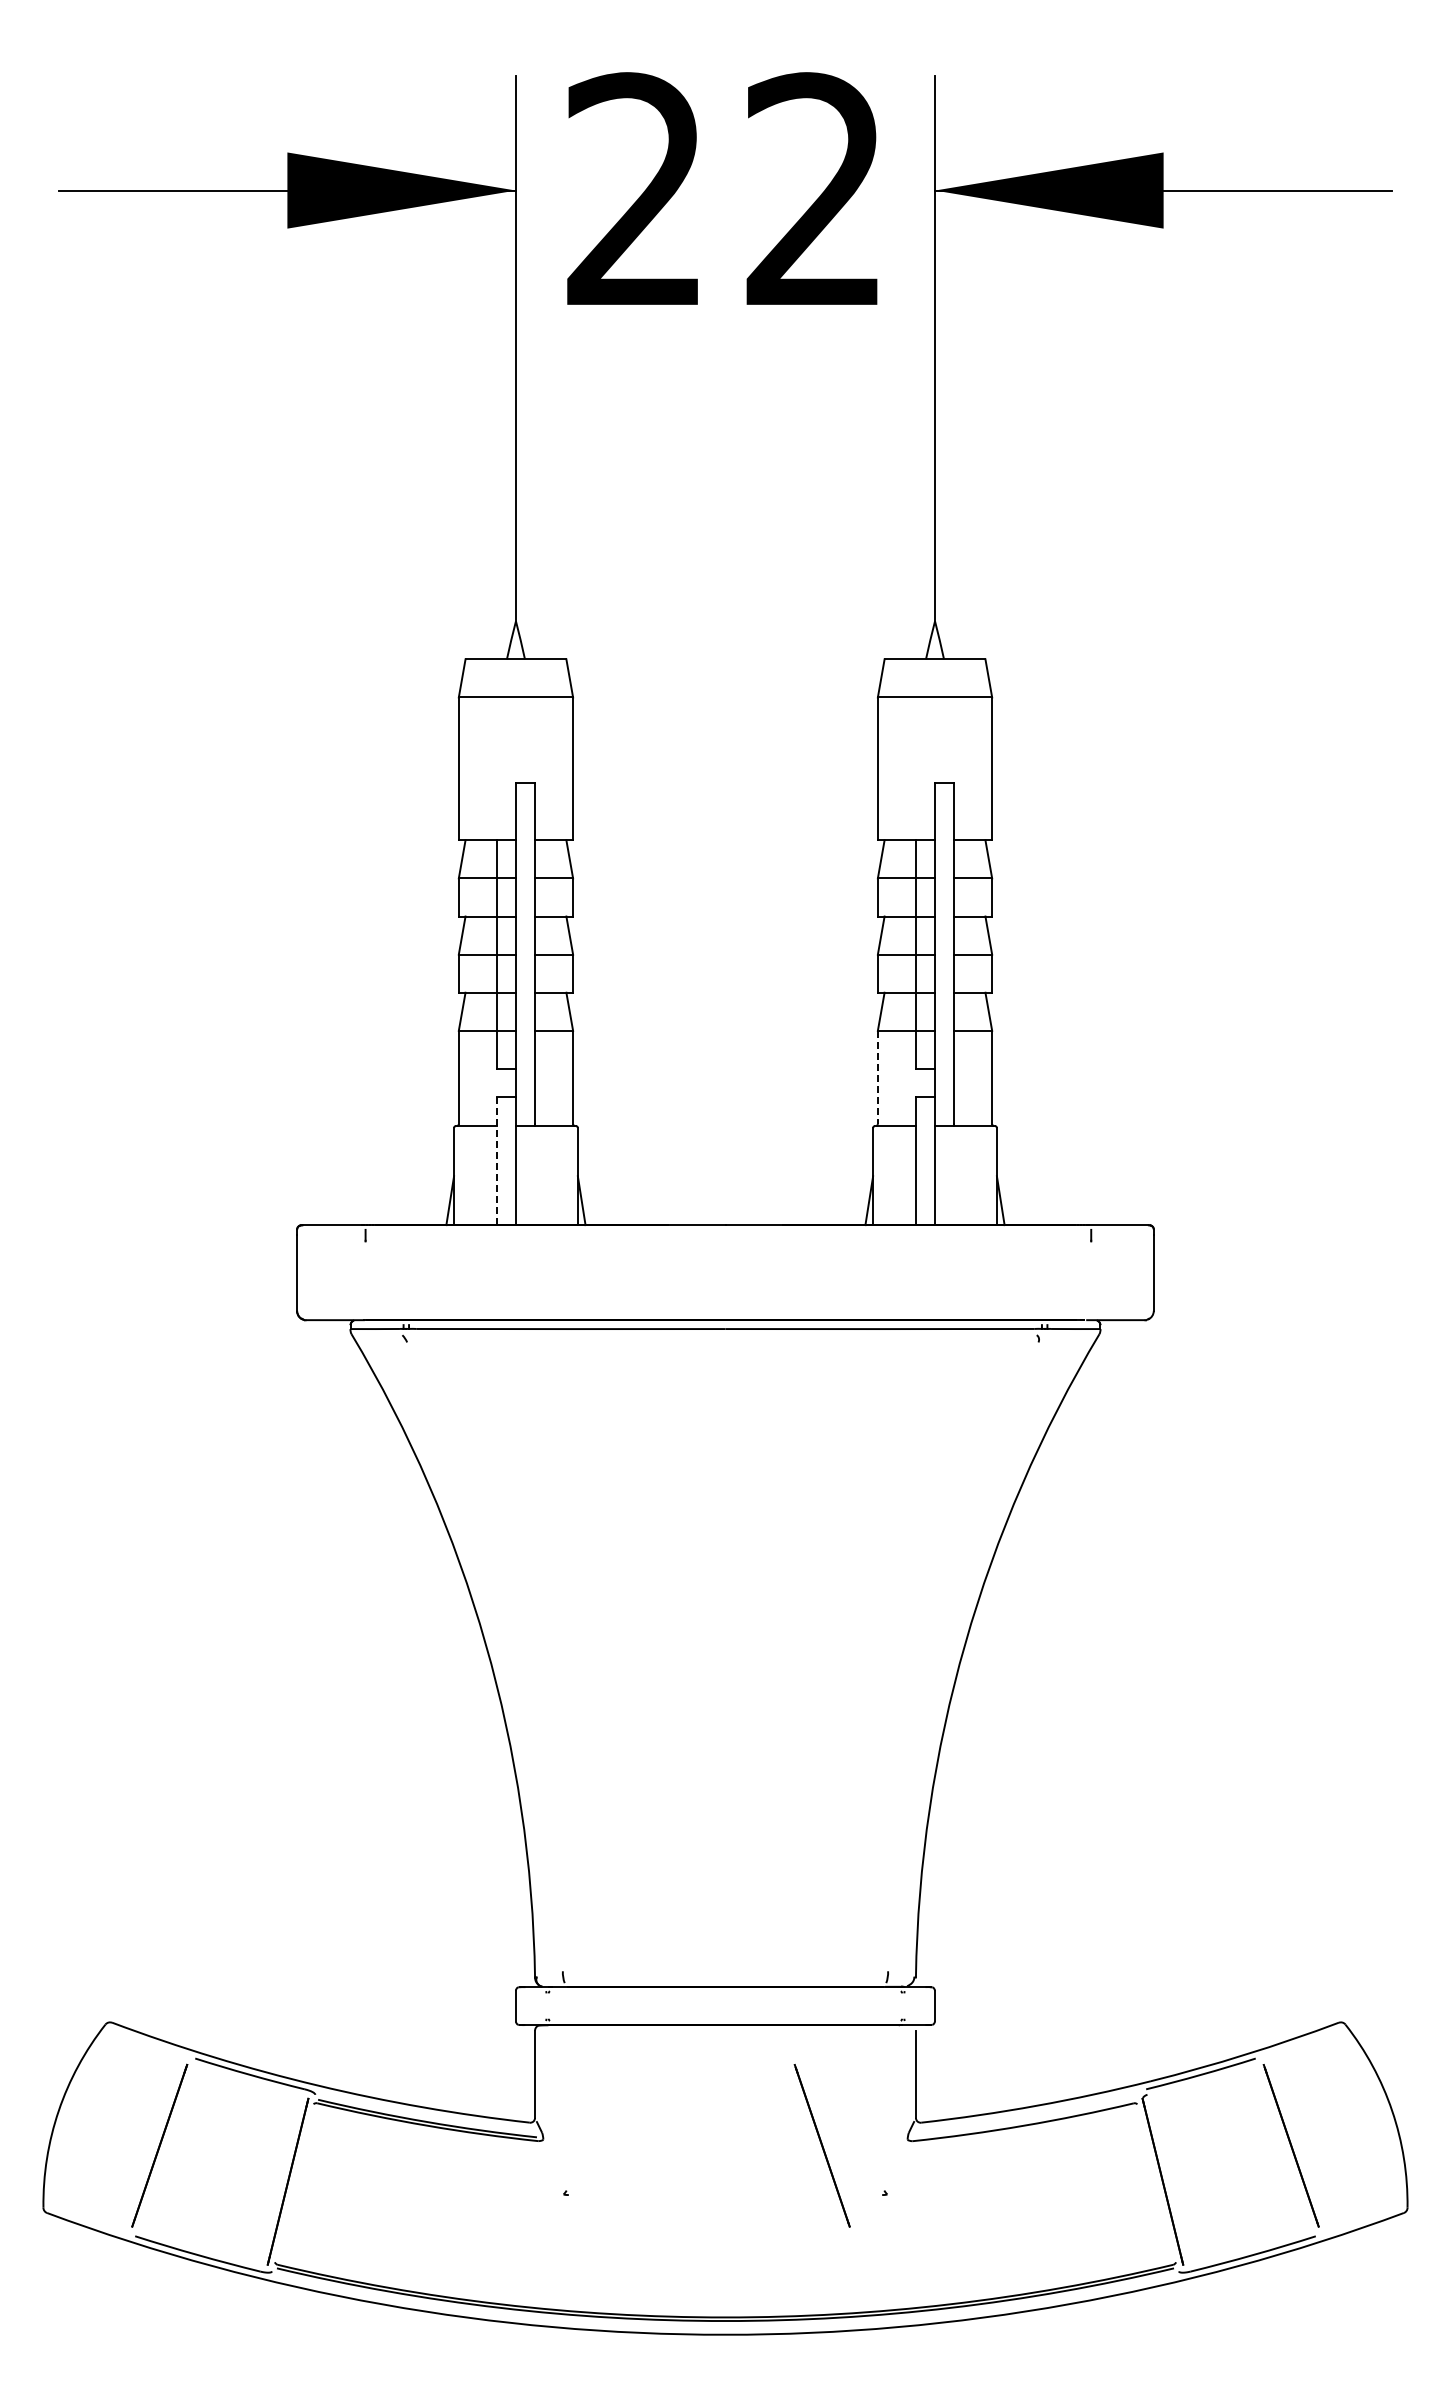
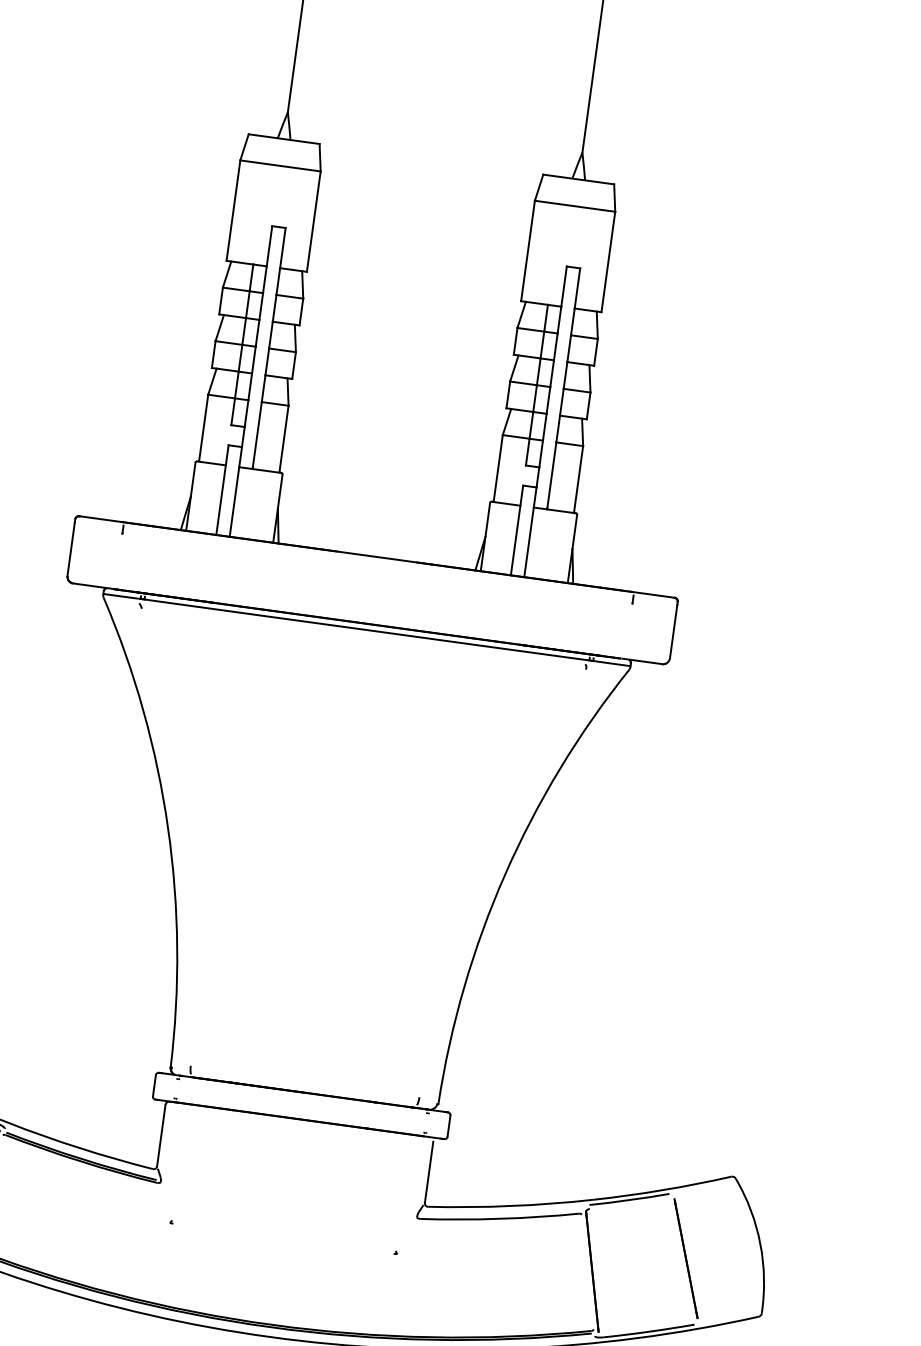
line: (877, 1077) -> (498, 467), dashed -> solid
line: (496, 1161) -> (222, 490), dashed -> solid
line: (821, 2145) -> (355, 1213), removed

